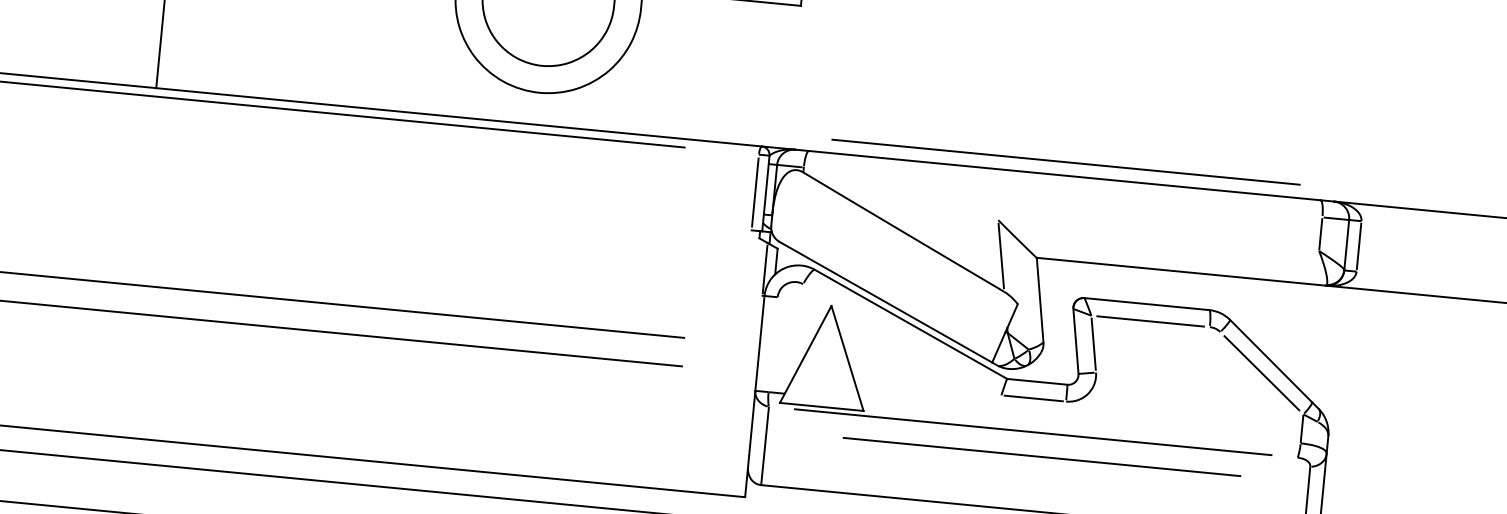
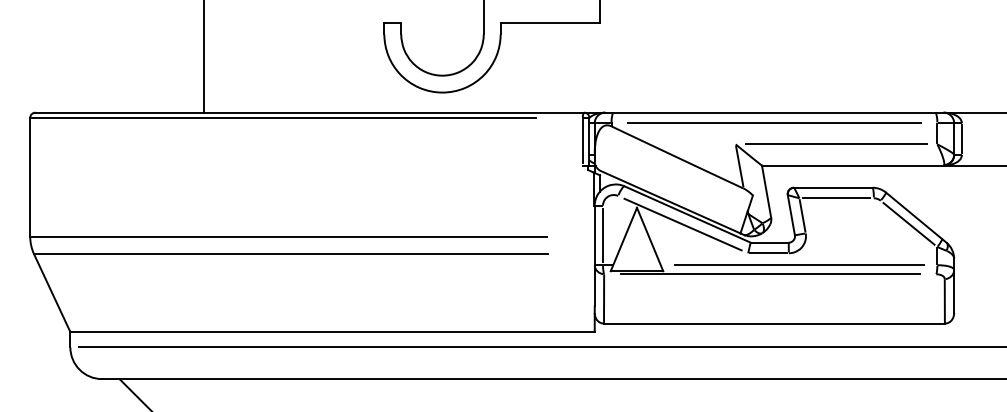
line: (1066, 161) -> (774, 122), moved
line: (1158, 235) -> (836, 144), added
line: (901, 339) -> (682, 224), added
line: (773, 344) -> (603, 235), added
line: (1042, 455) -> (799, 264), moved

